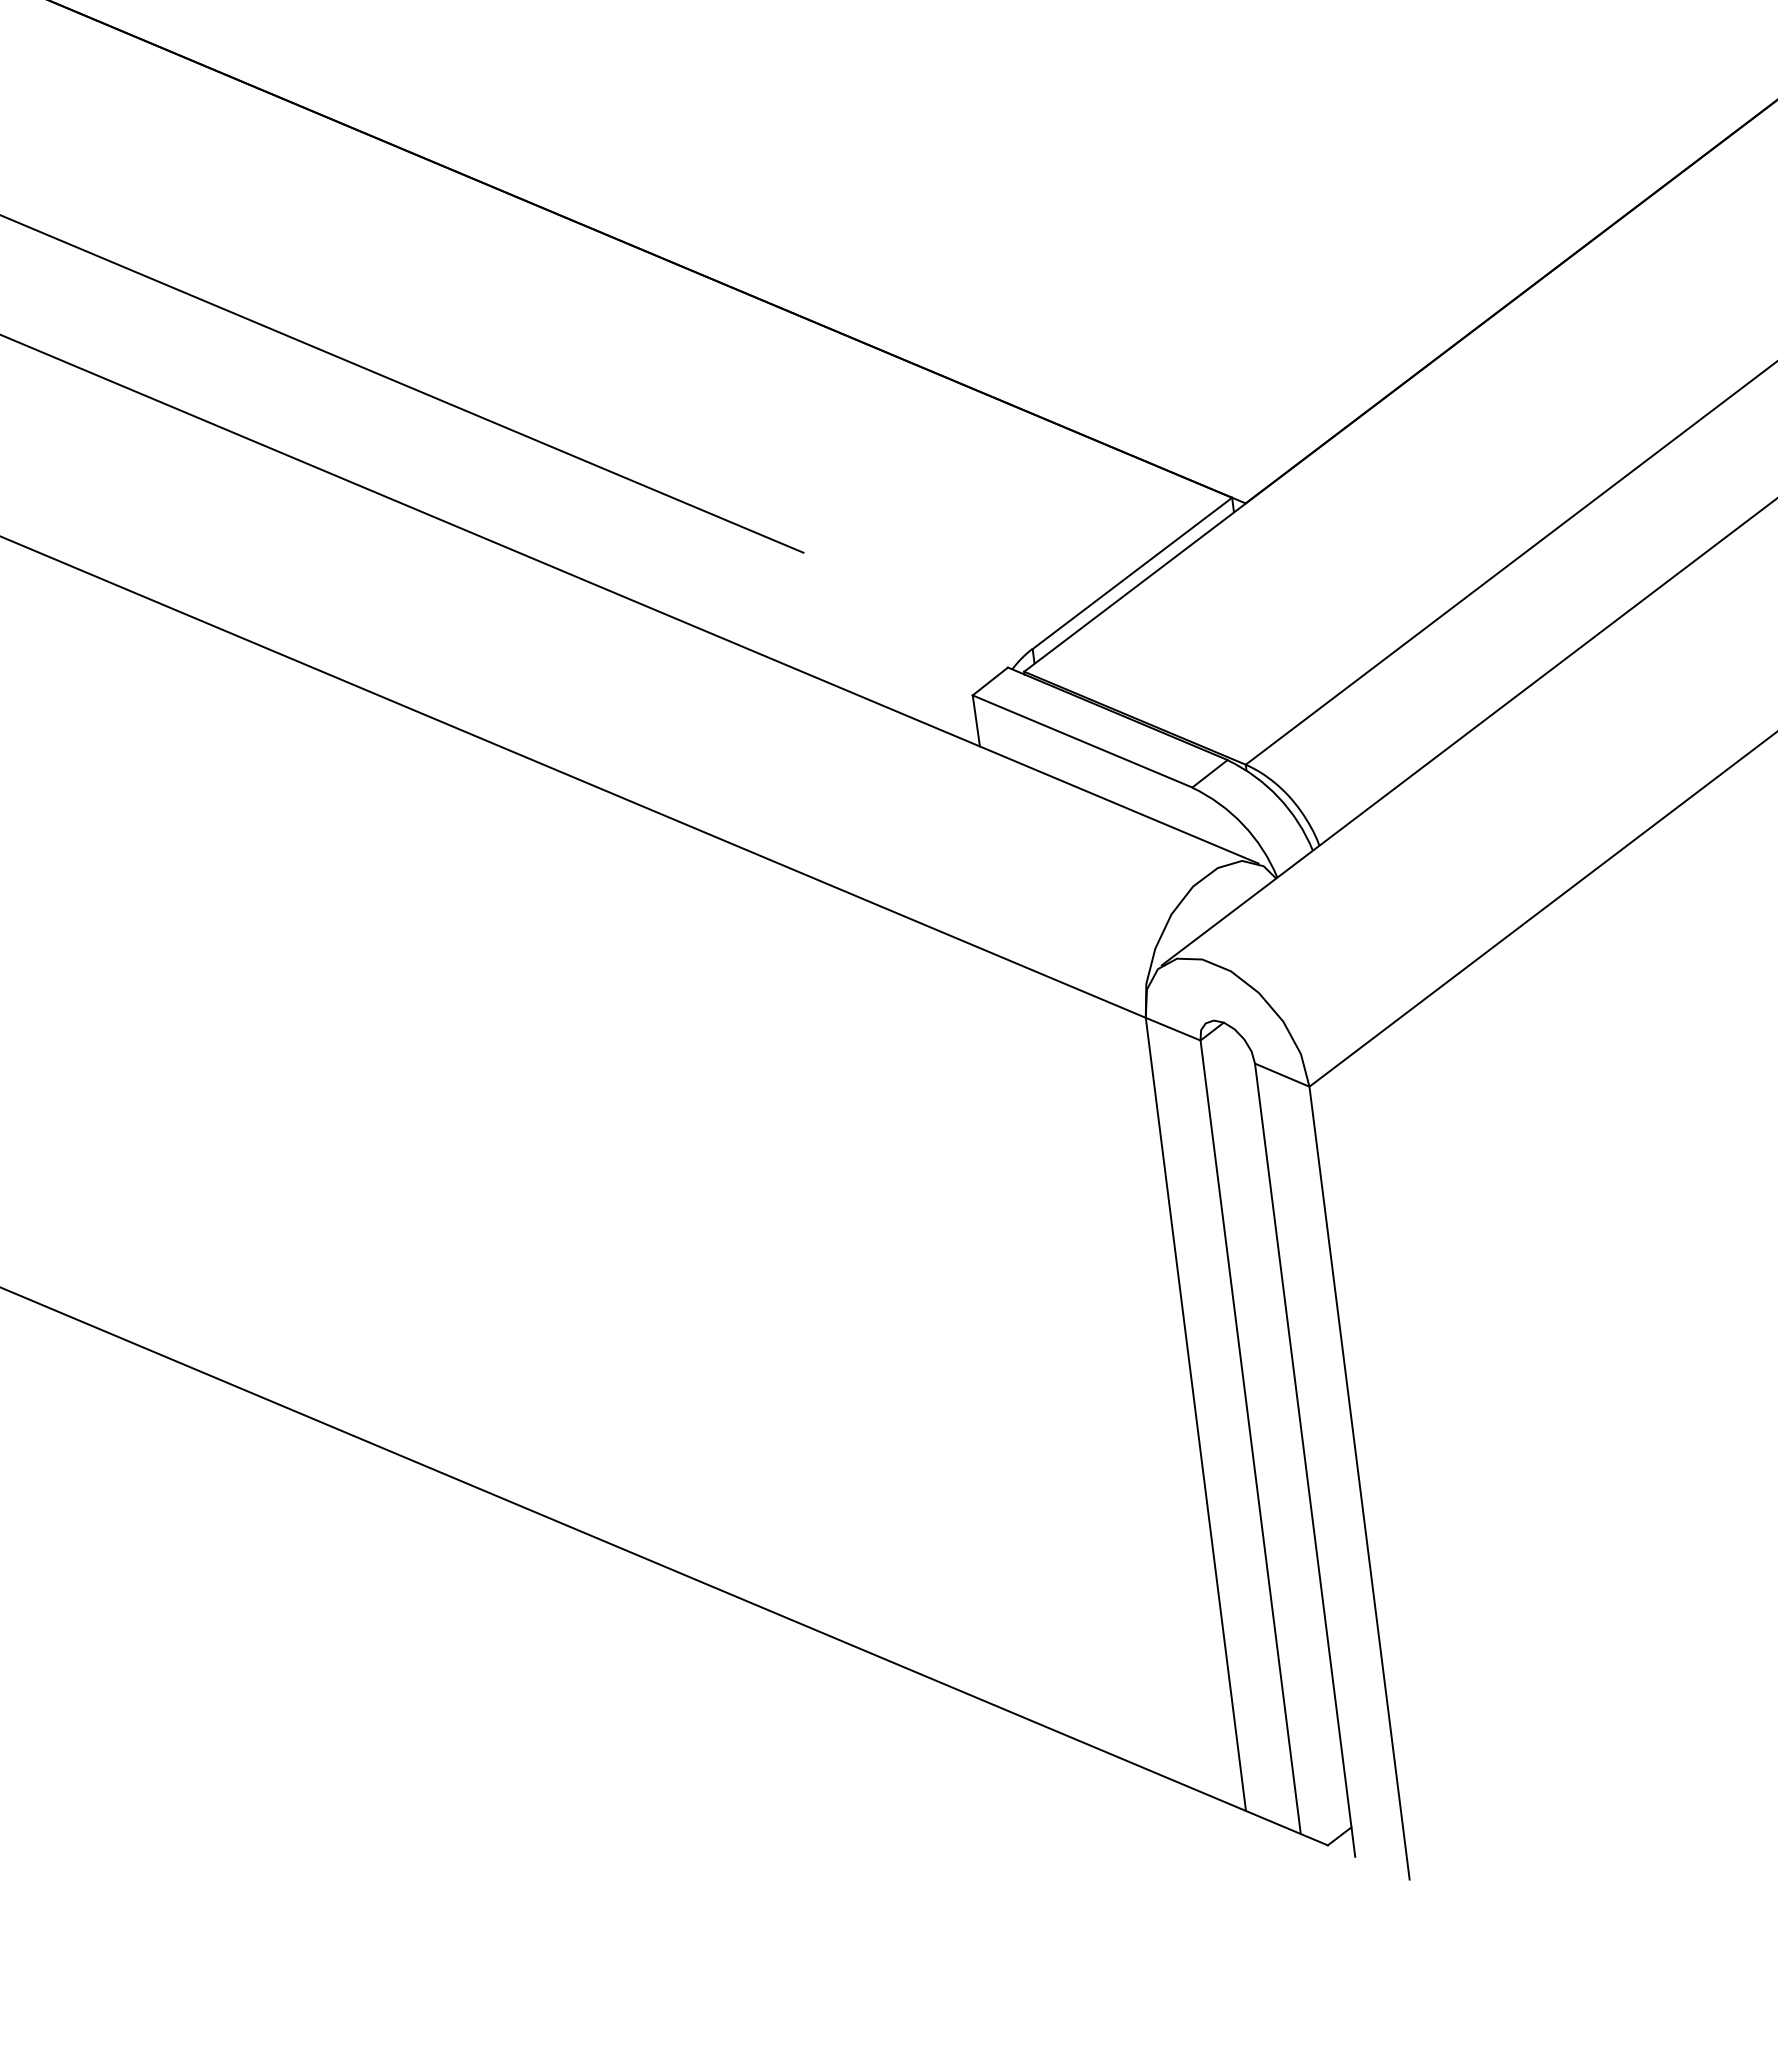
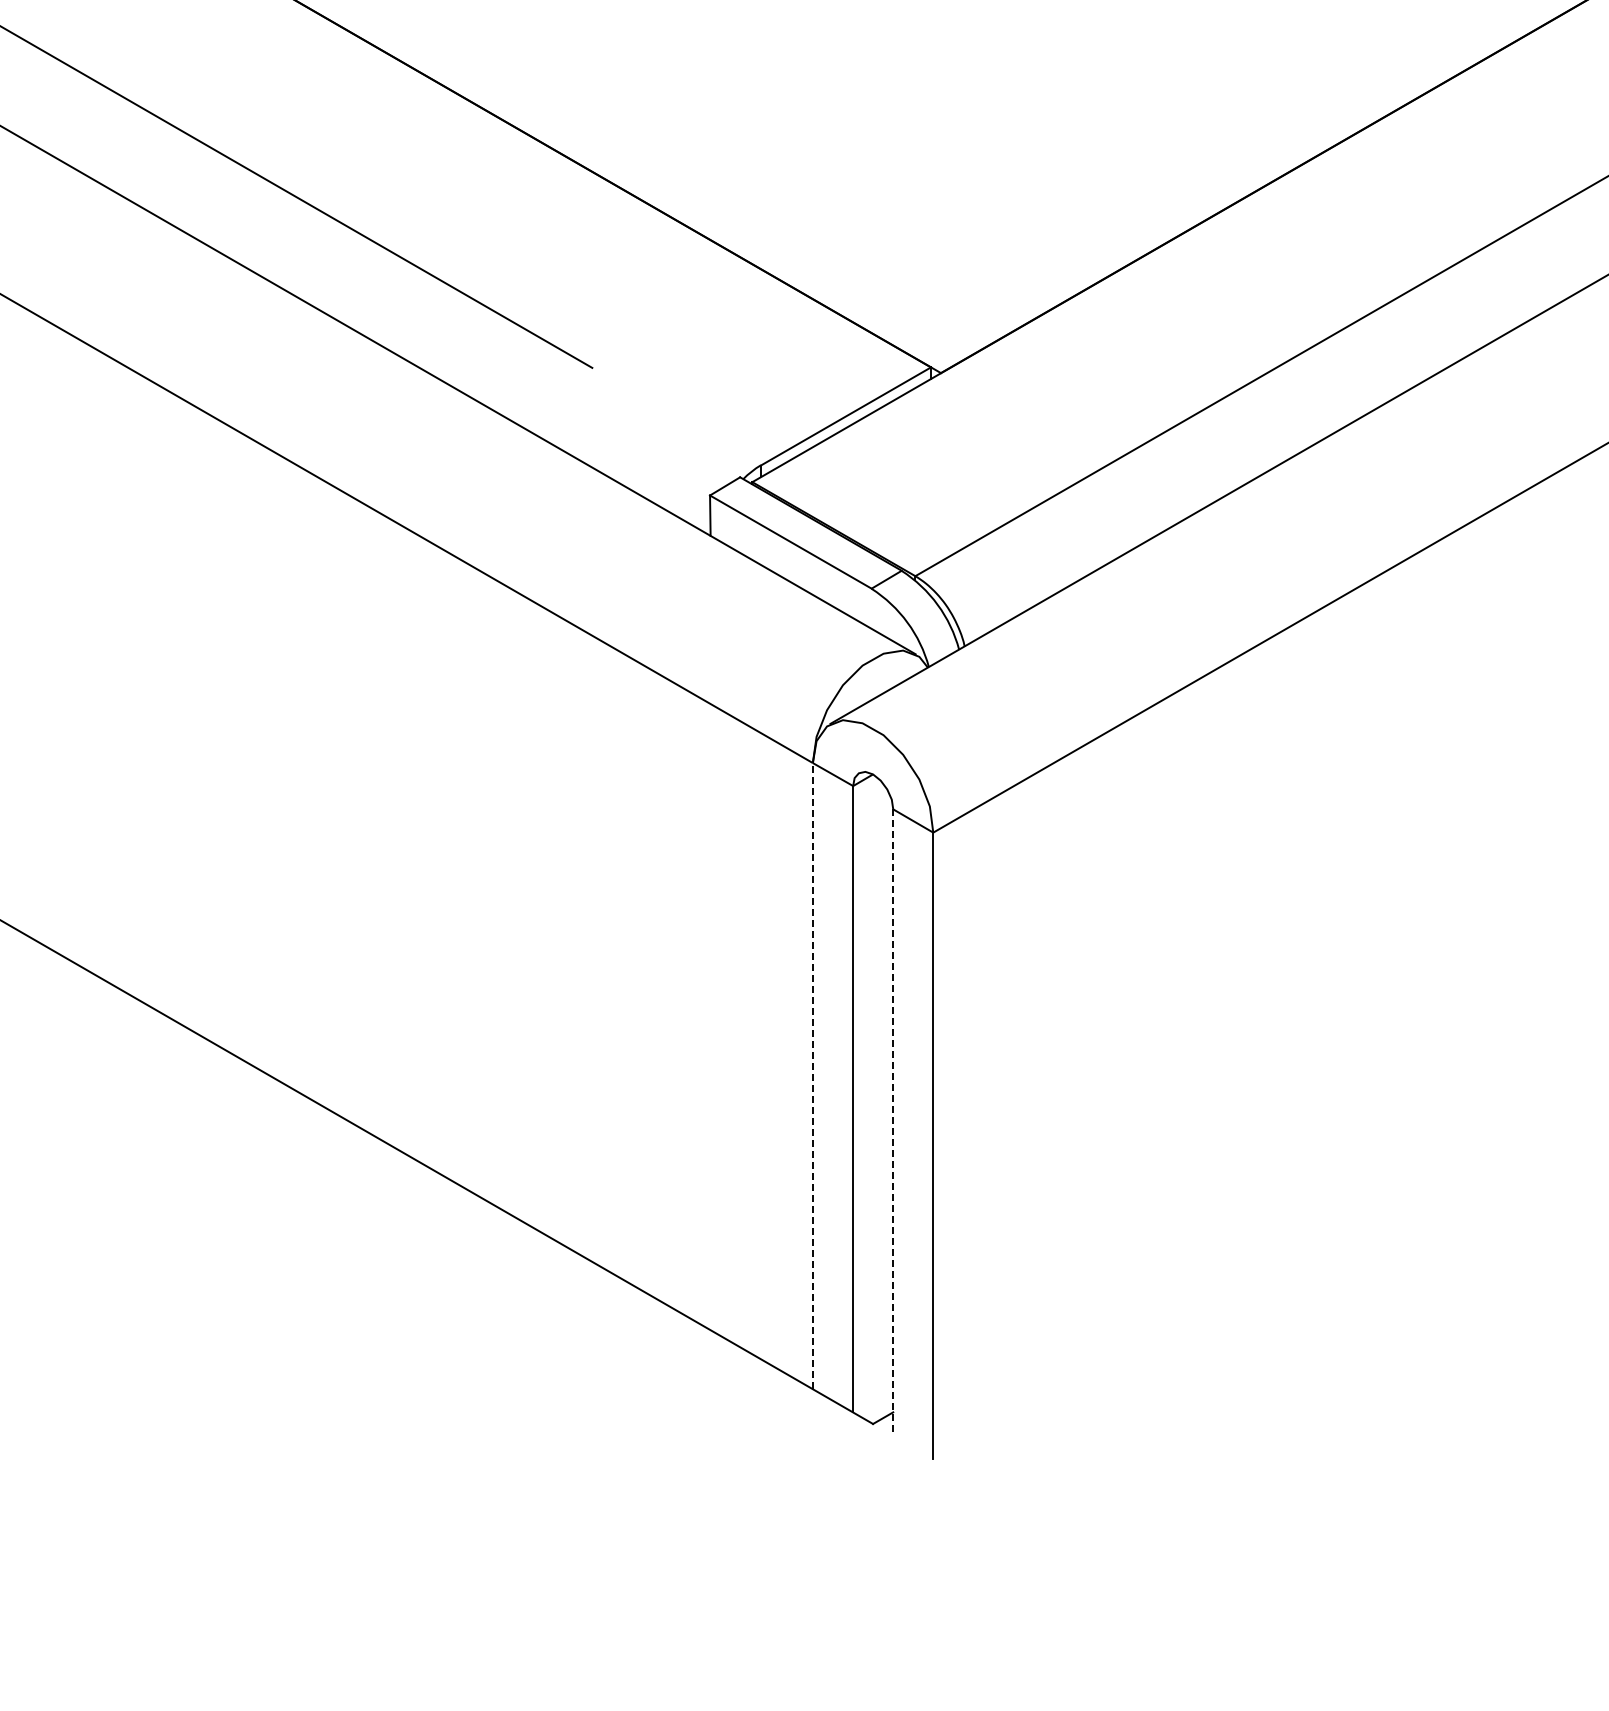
line: (1195, 1414) -> (812, 1076), solid -> dashed
line: (1305, 1460) -> (893, 1122), solid -> dashed

